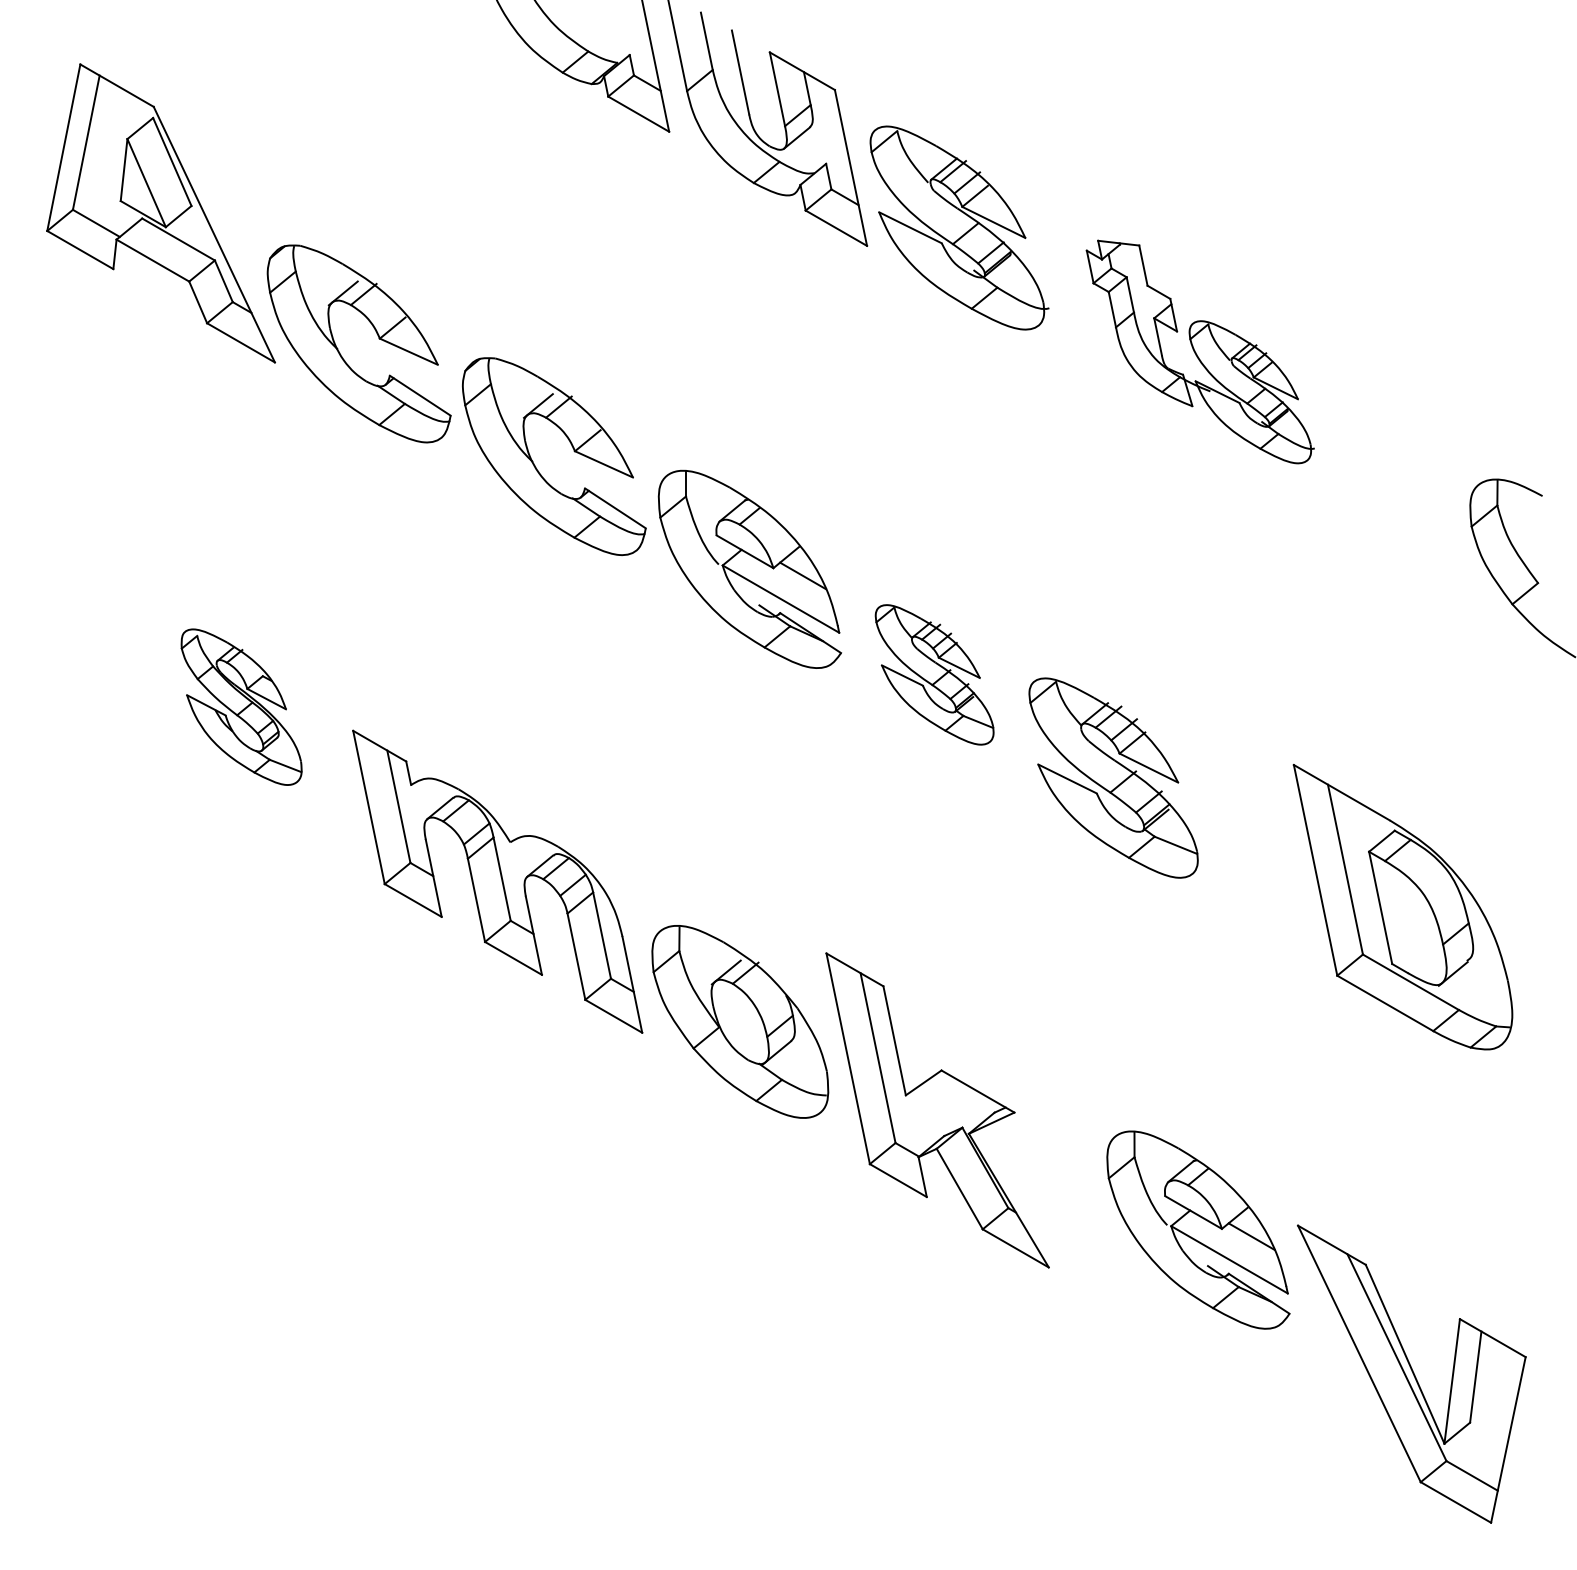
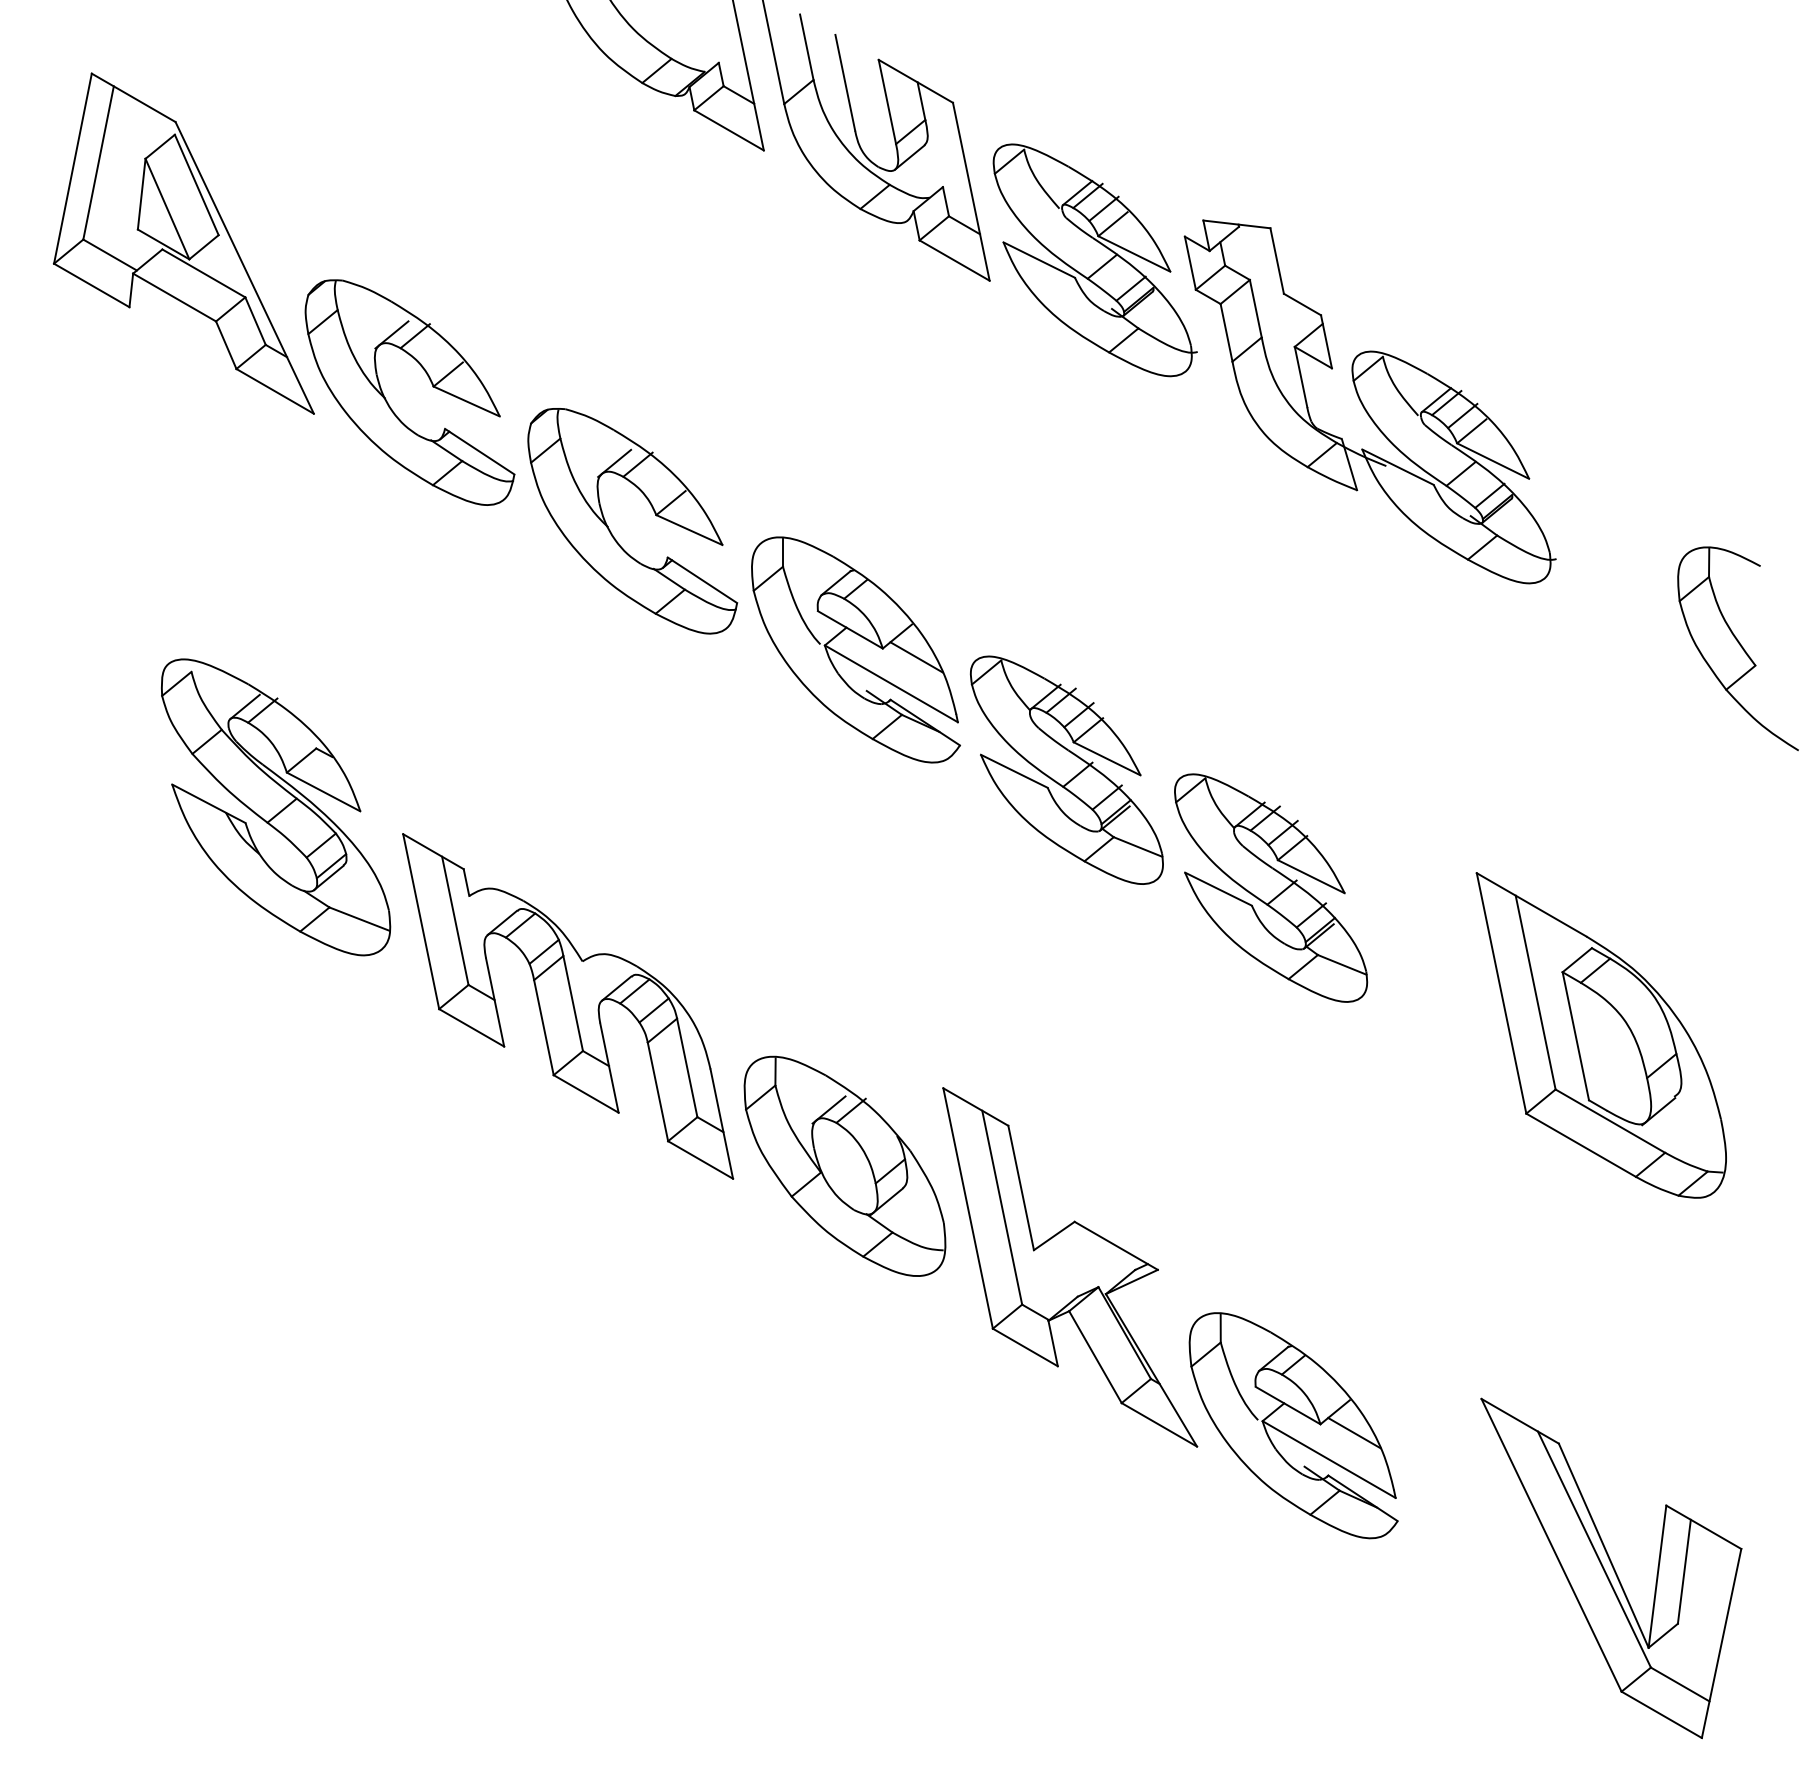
part: (1200, 351) -> (1370, 401), size x1.43
part: (934, 674) -> (1066, 769), size x1.43
part: (241, 706) -> (275, 806), size x1.67
part: (1198, 1229) -> (1293, 1424), moved

